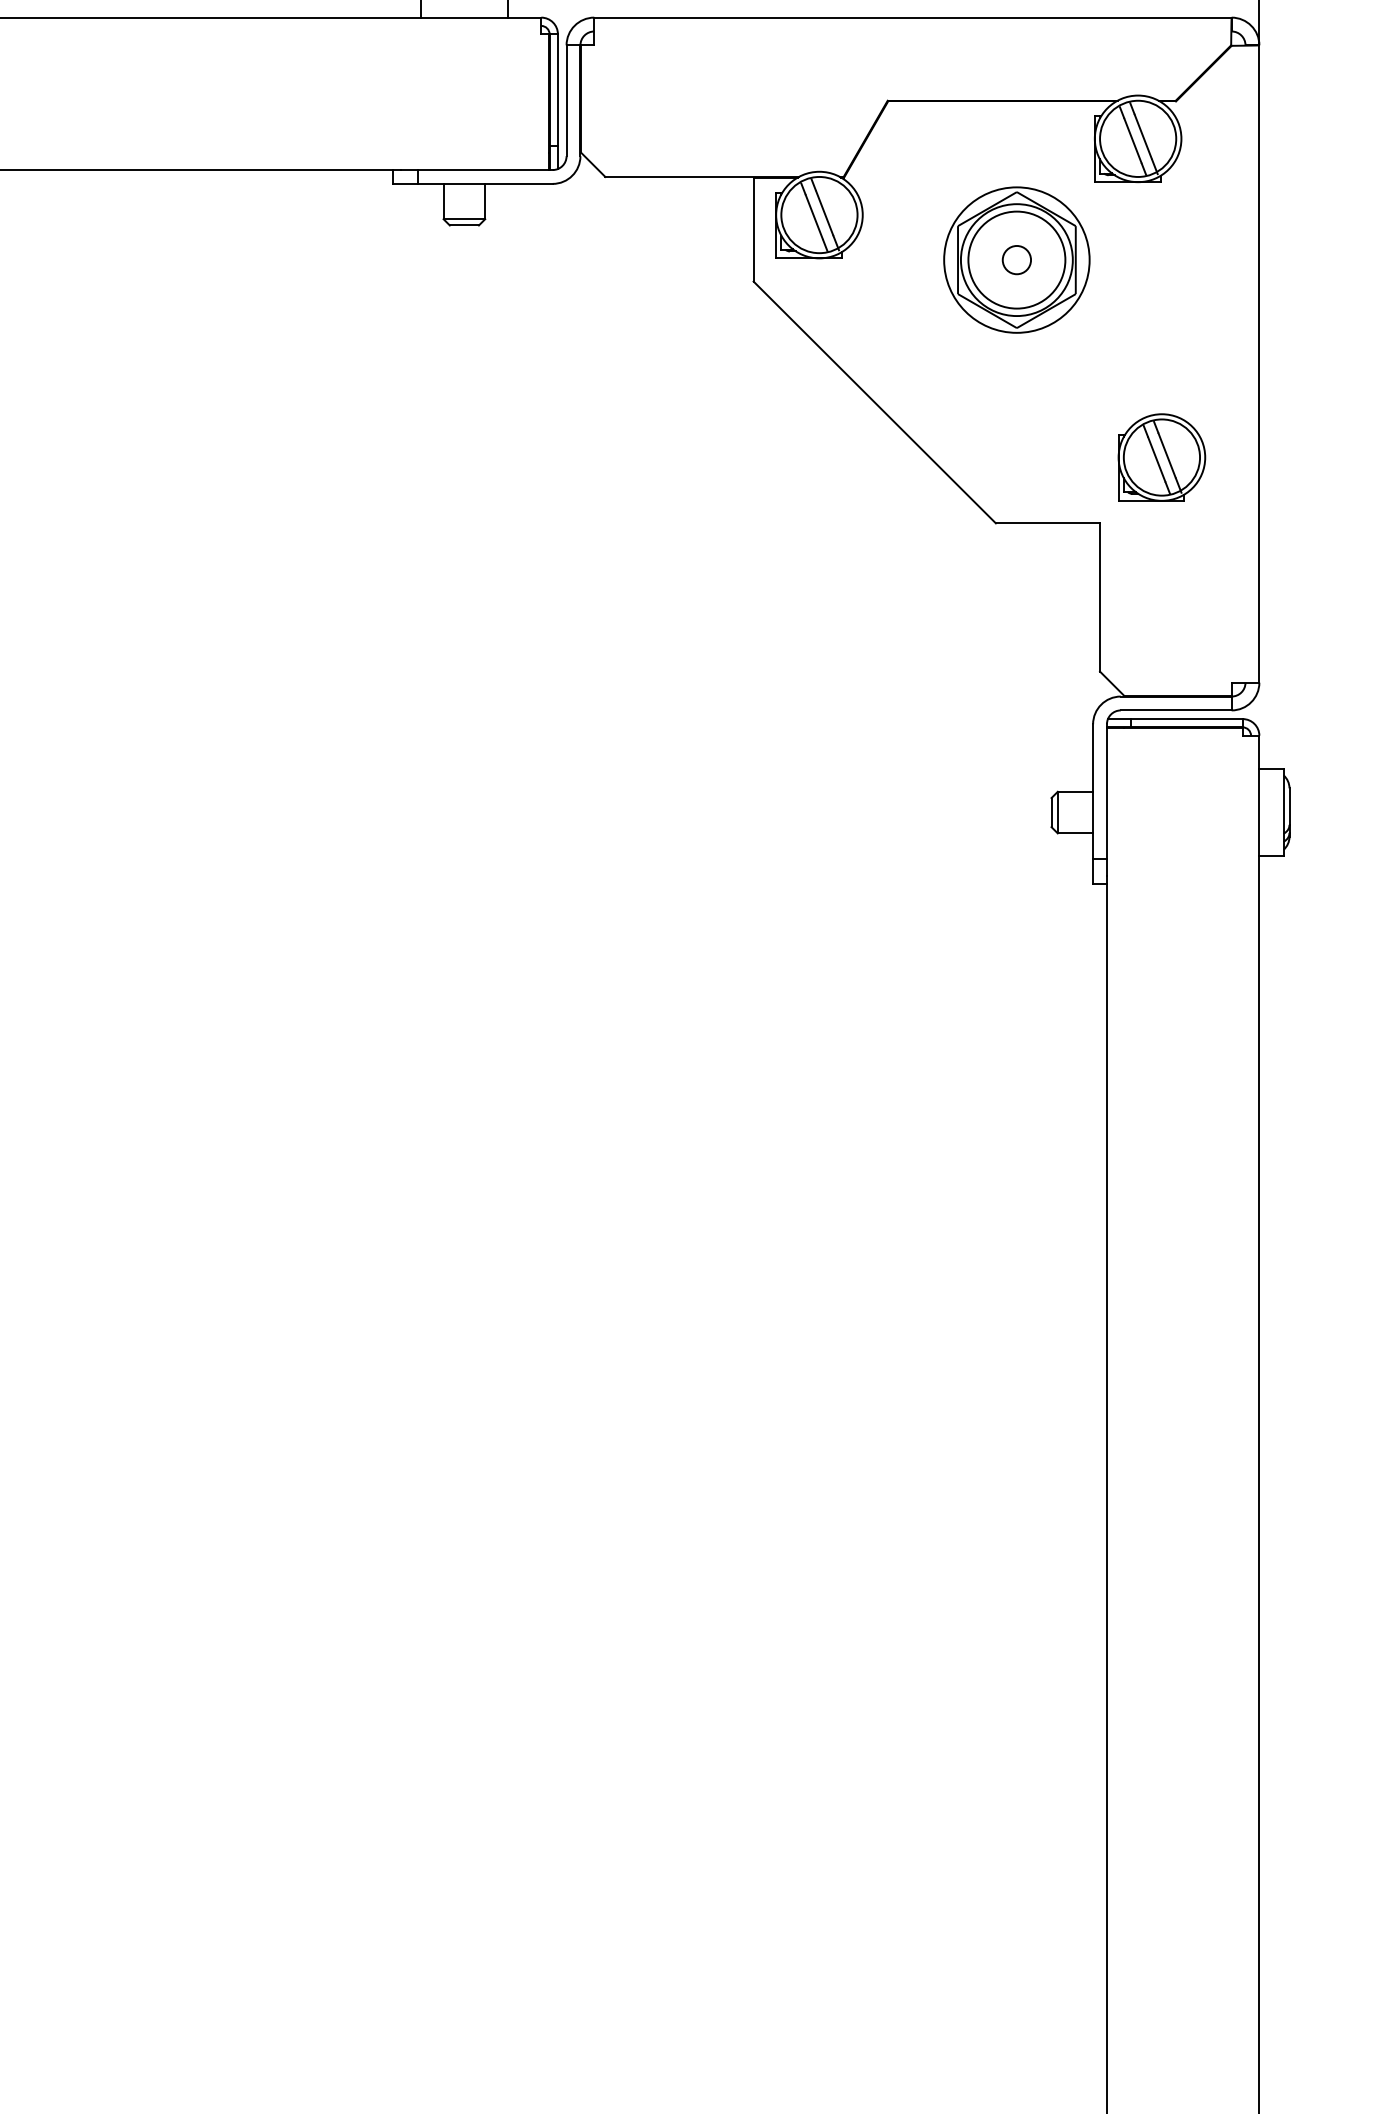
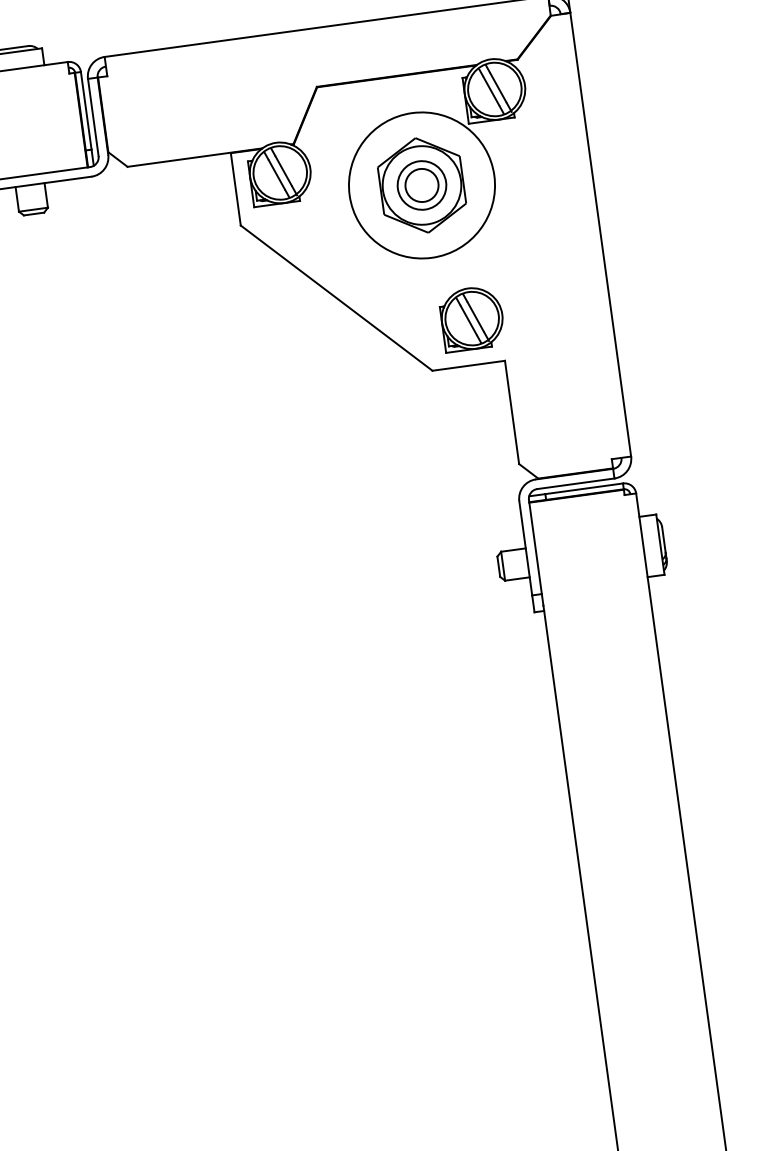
circle: (1016, 259) -> (421, 185), size x0.71
circle: (1016, 259) -> (421, 185), size x1.67
circle: (1016, 260) -> (421, 185), size x1.43
part: (1161, 457) -> (471, 318), moved

